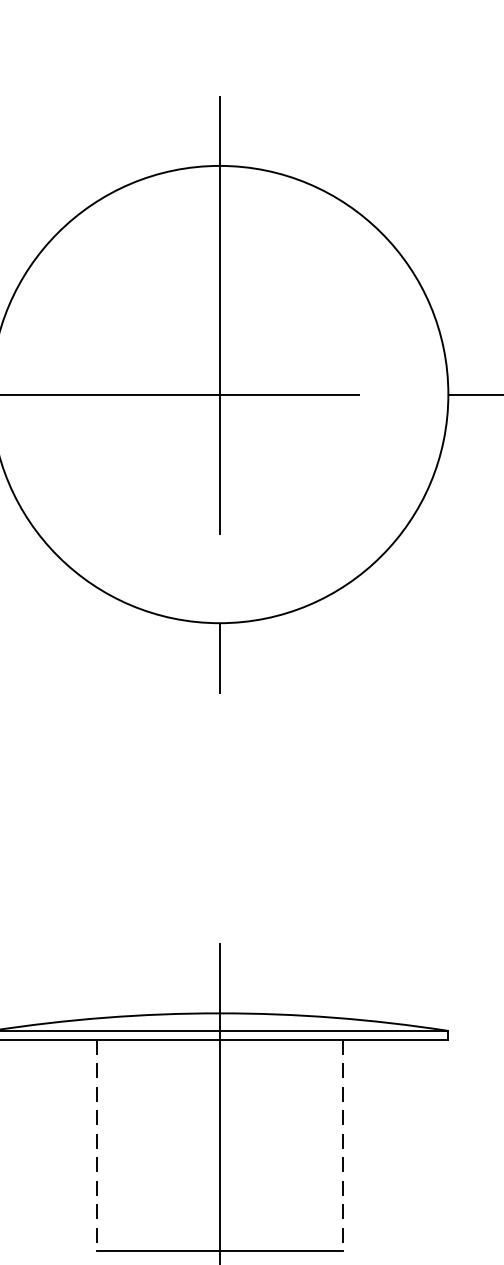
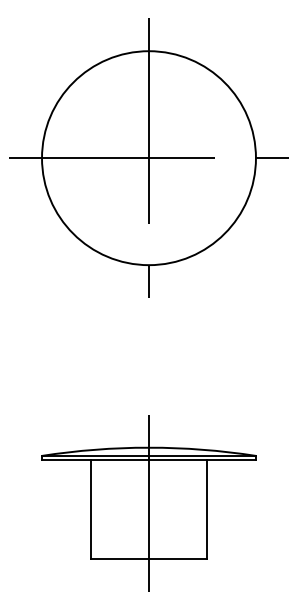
line: (96, 1145) -> (91, 509), dashed -> solid
line: (342, 1145) -> (206, 509), dashed -> solid

